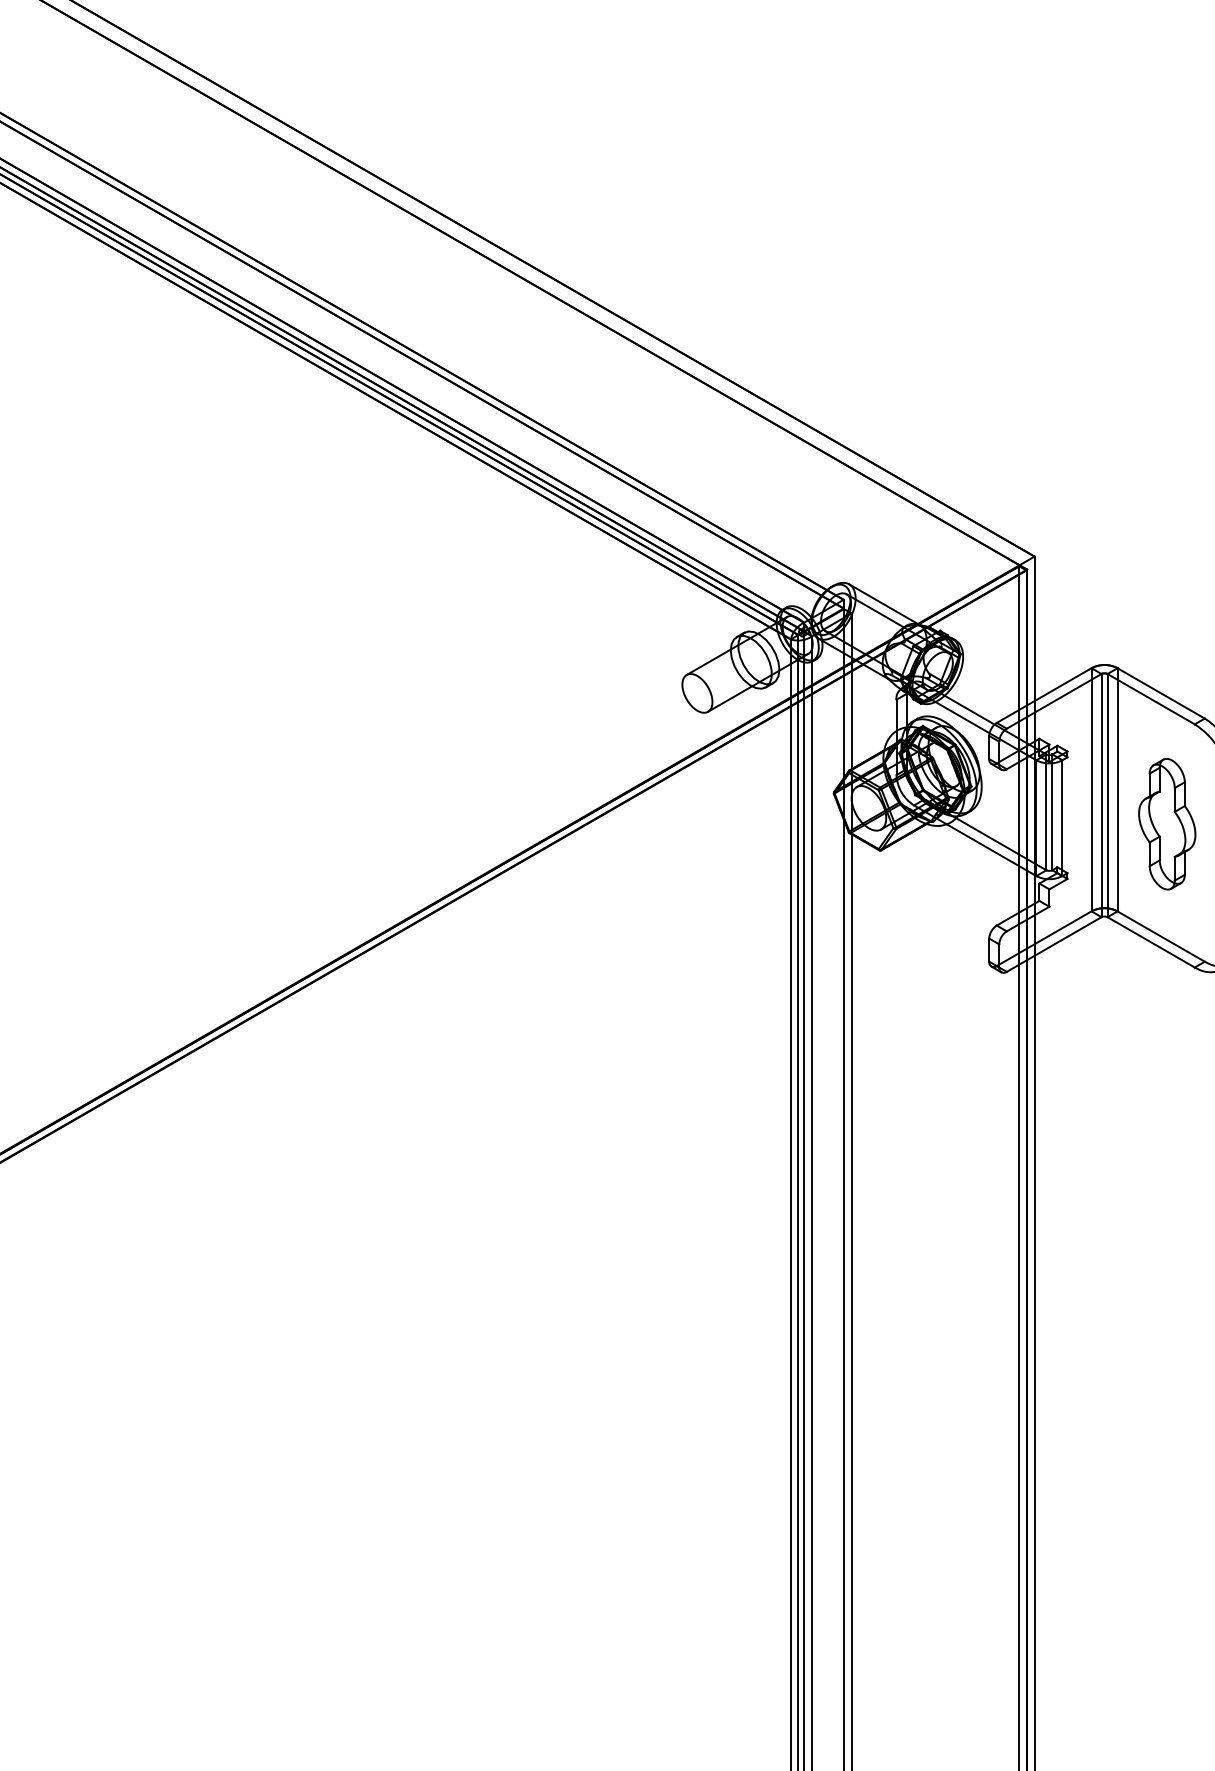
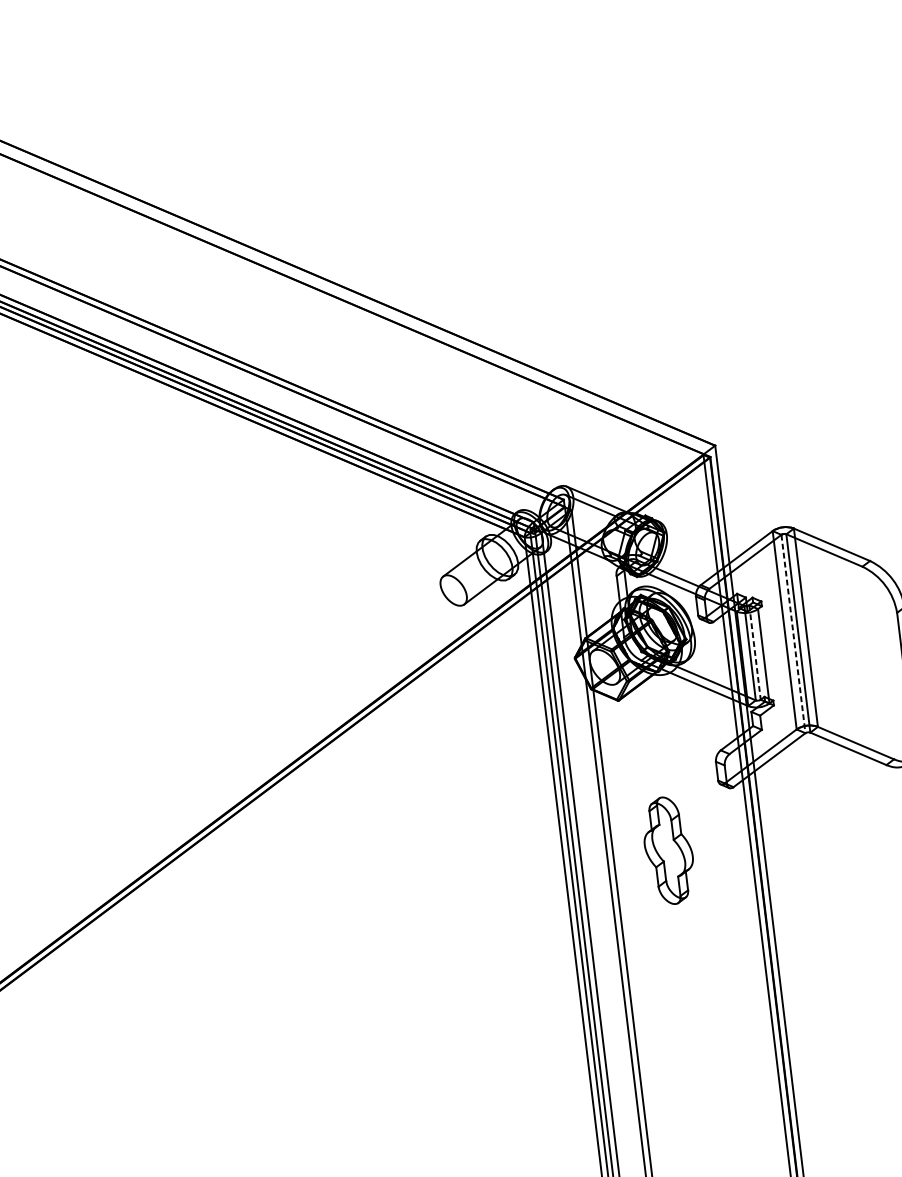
line: (1101, 795) -> (793, 633), solid -> dashed
line: (1052, 812) -> (755, 652), solid -> dashed
part: (1167, 824) -> (669, 850), moved

